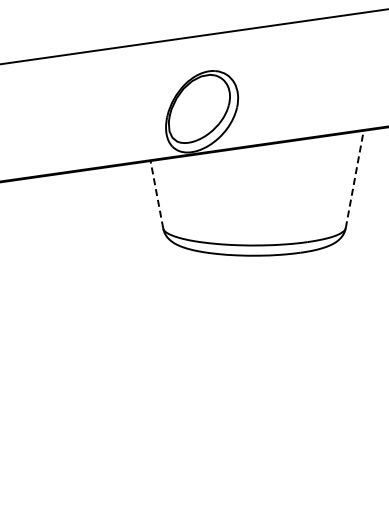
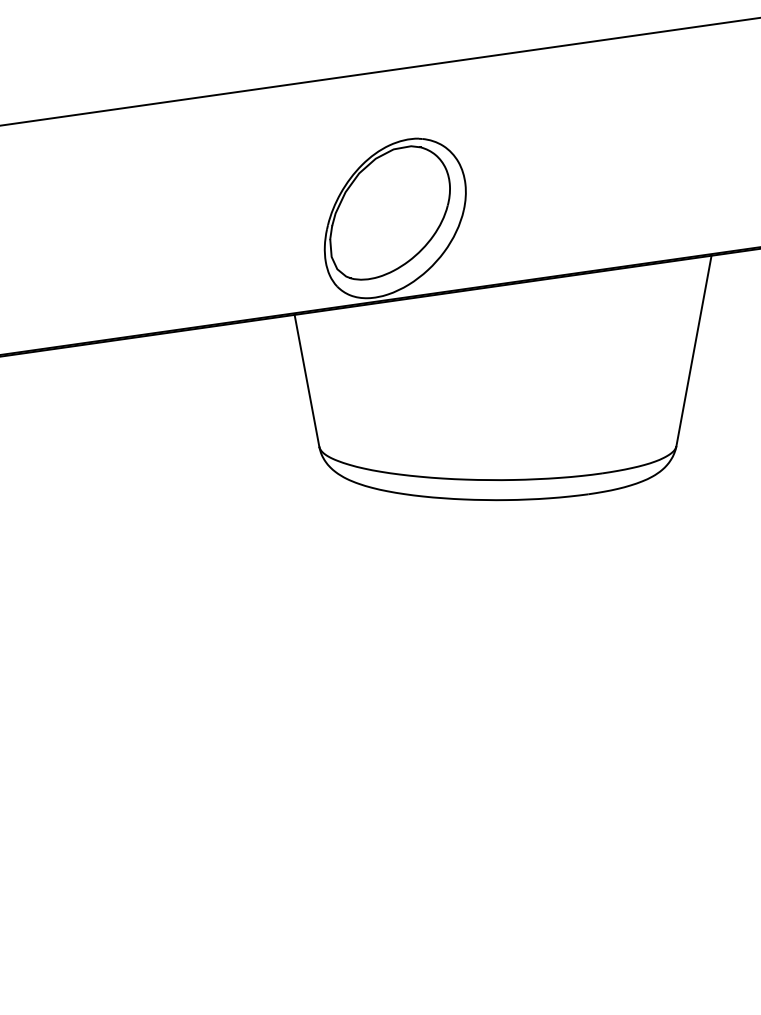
line: (354, 179) -> (693, 350), dashed -> solid
line: (156, 194) -> (306, 380), dashed -> solid

